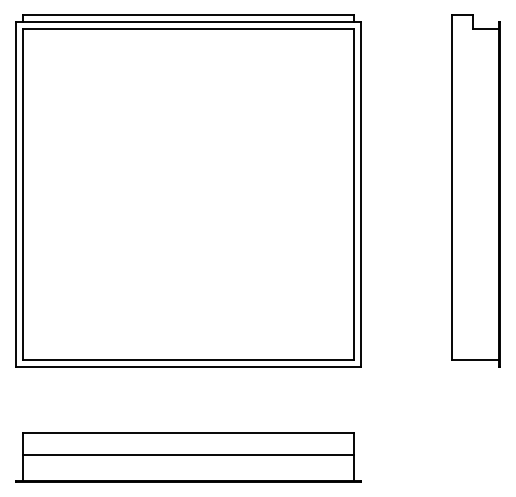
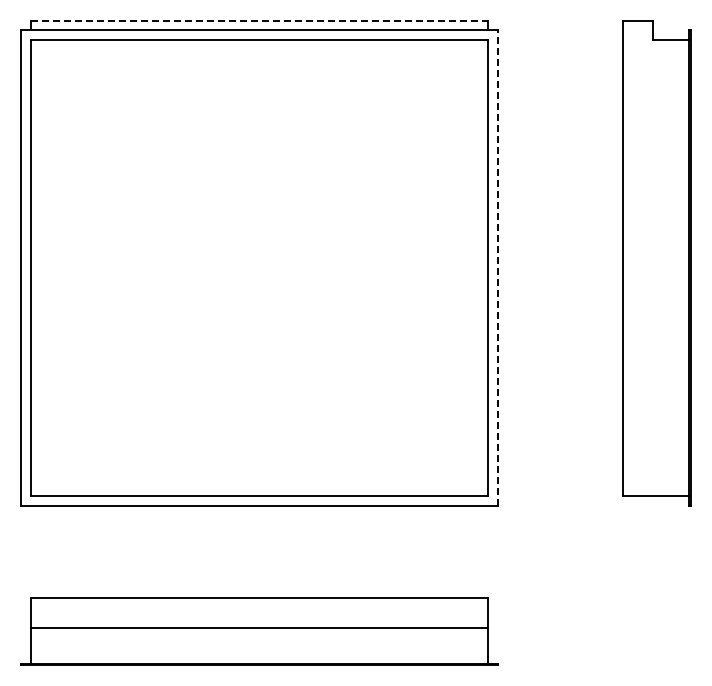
line: (188, 14) -> (260, 20), solid -> dashed
line: (360, 193) -> (497, 267), solid -> dashed

